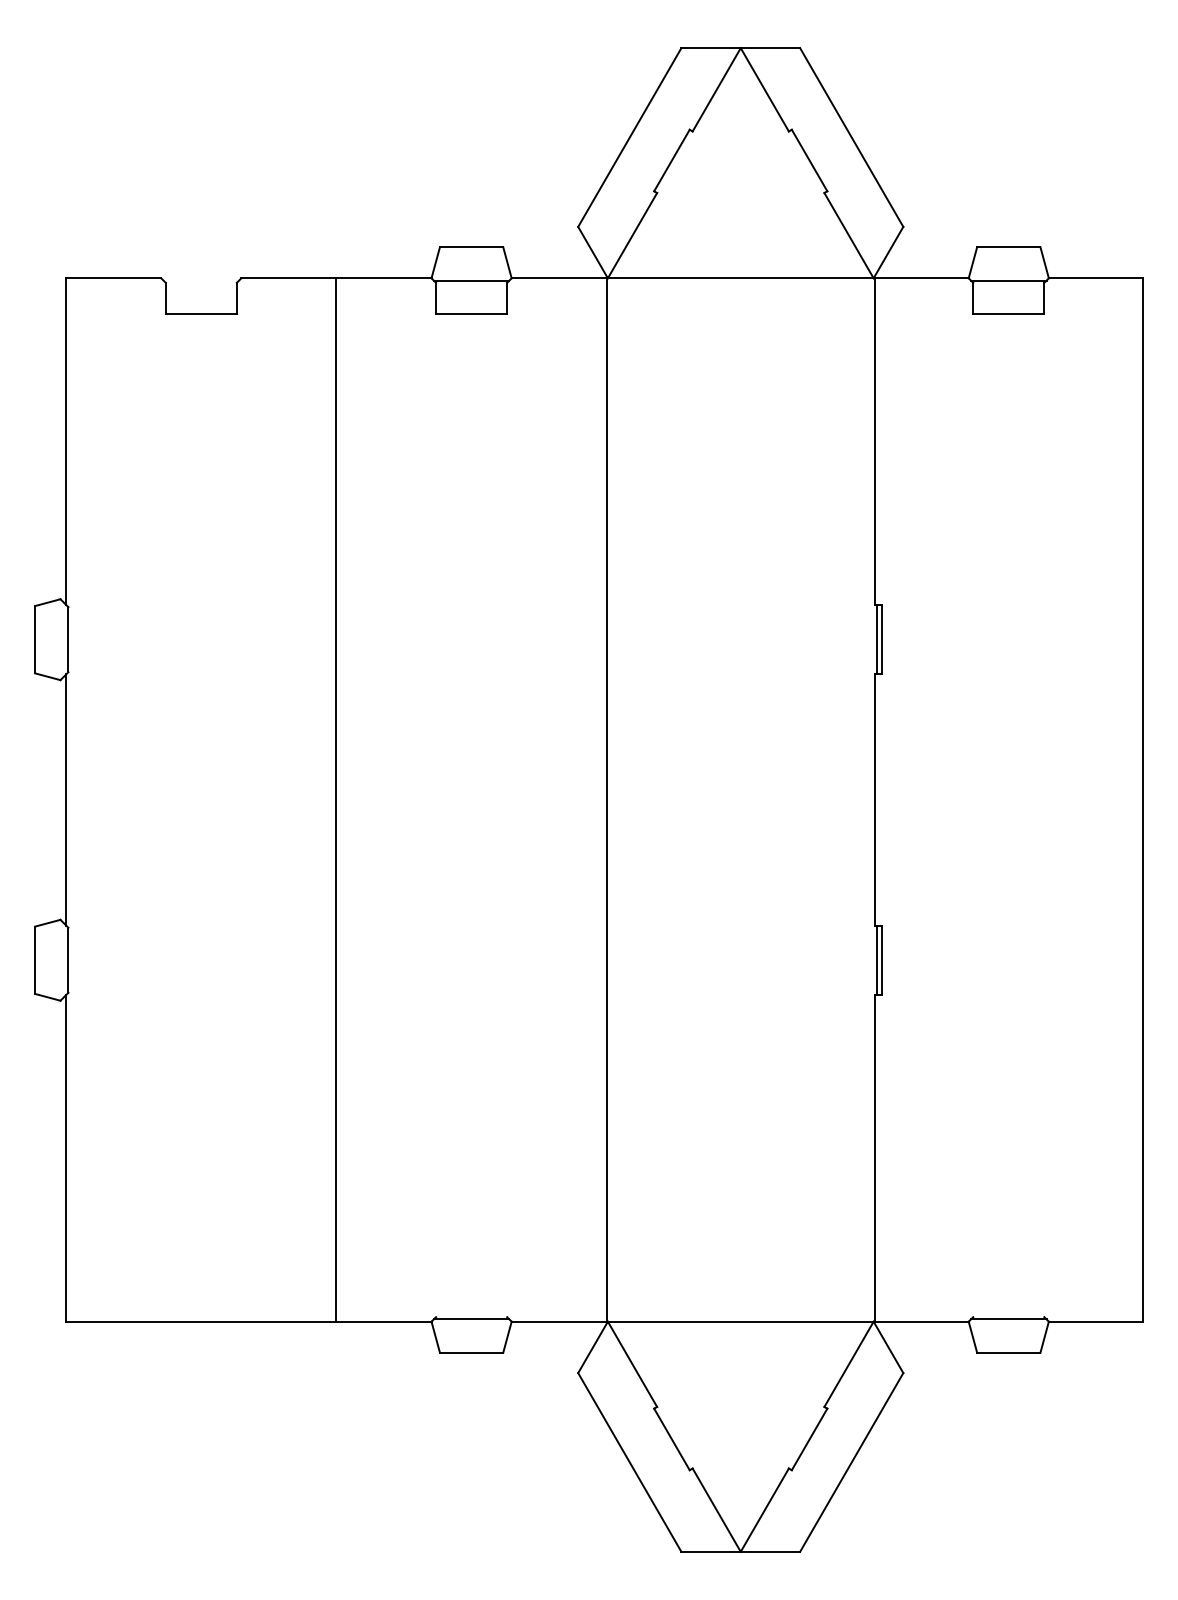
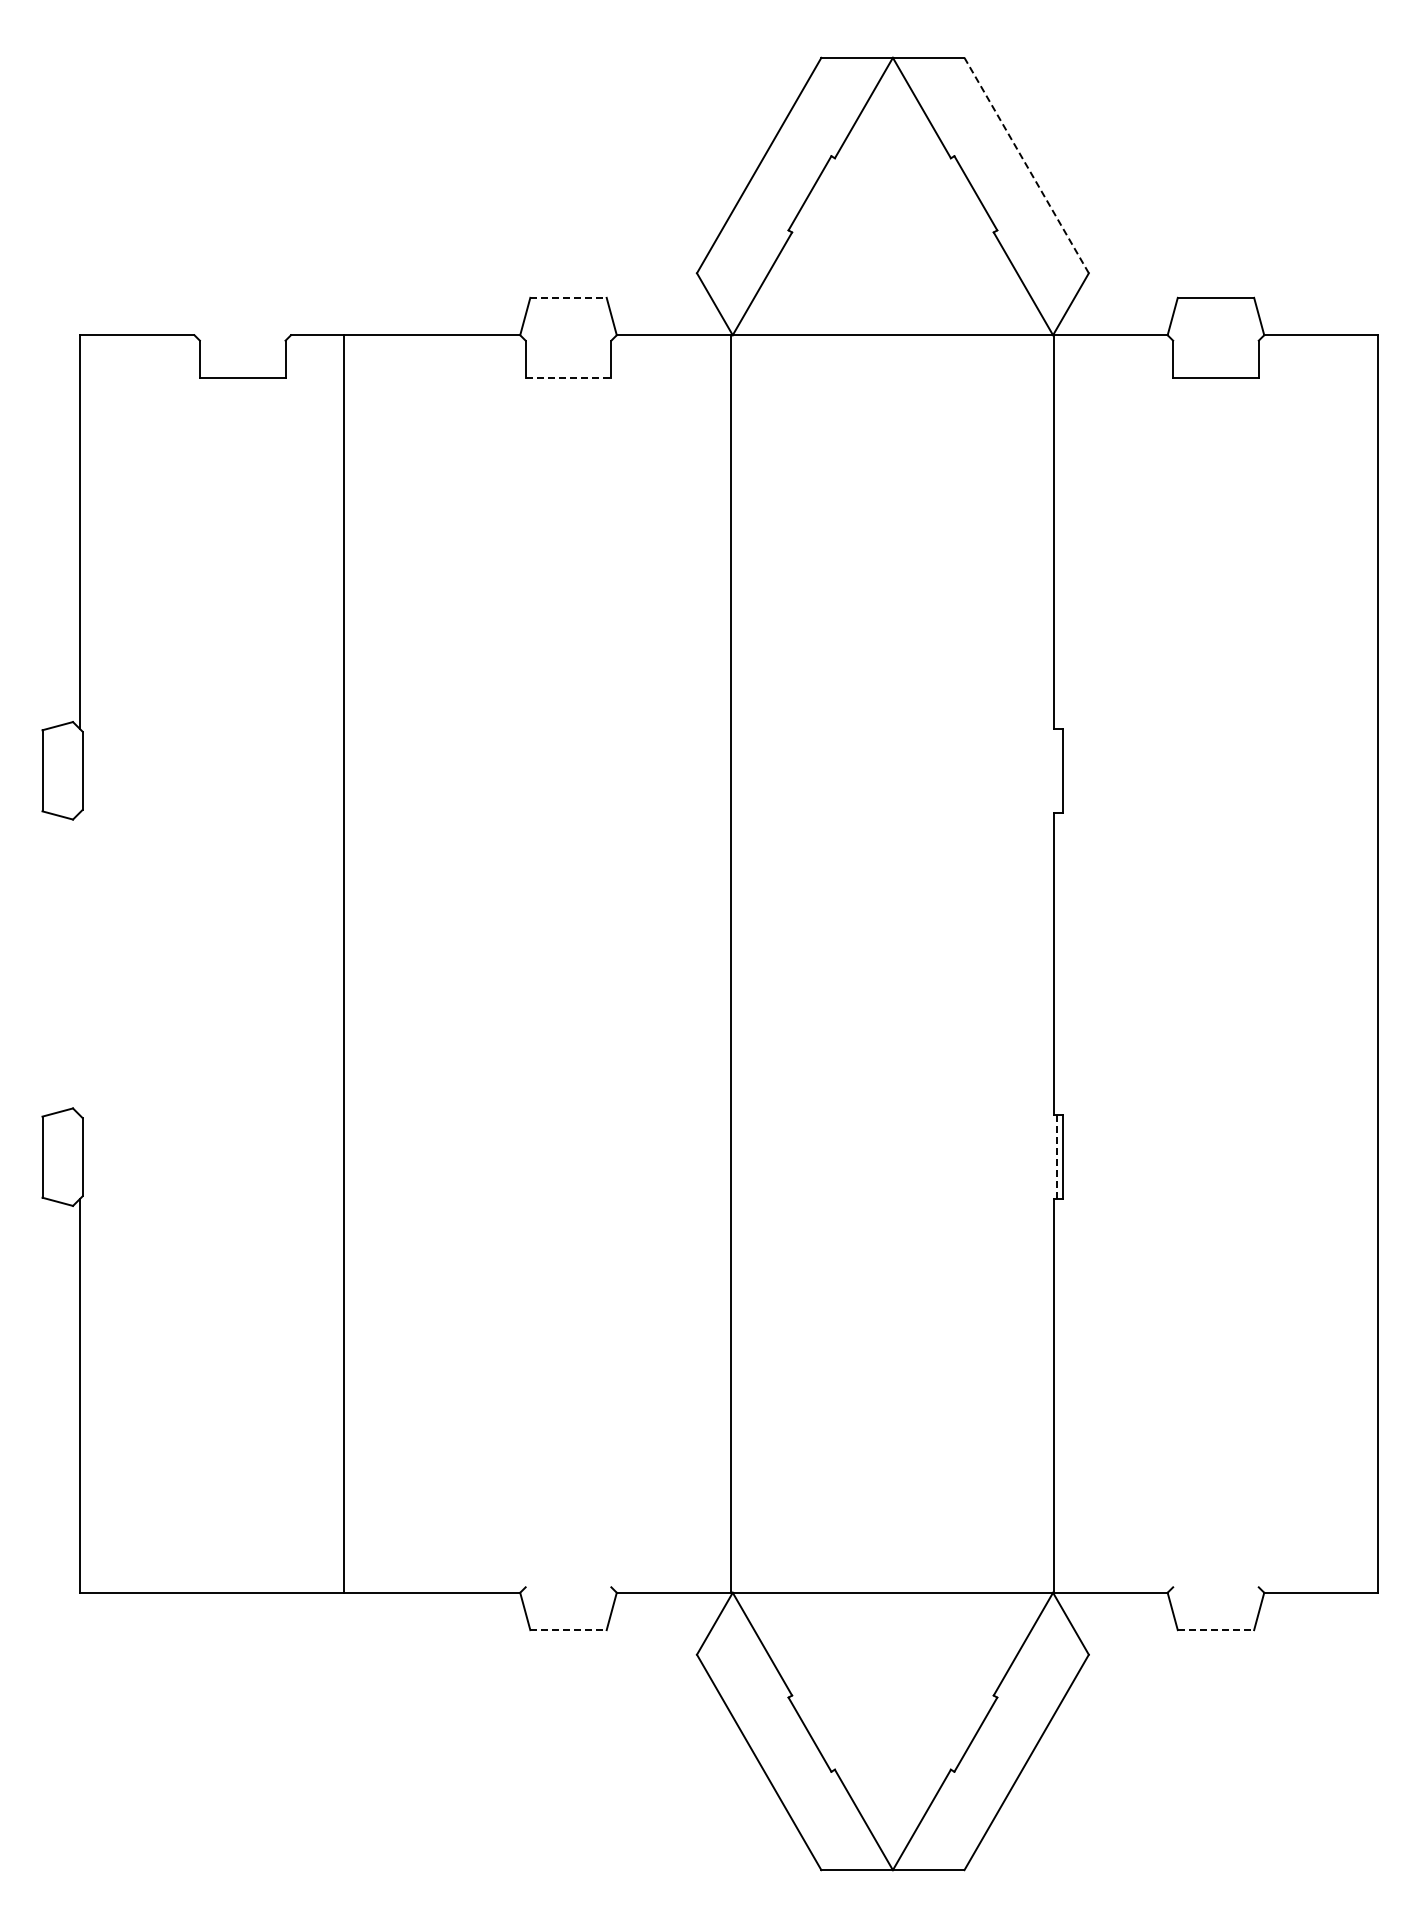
line: (851, 137) -> (1026, 165), solid -> dashed
line: (472, 247) -> (569, 297), solid -> dashed
line: (471, 280) -> (568, 337), removed
line: (1008, 280) -> (1215, 337), removed
line: (471, 314) -> (568, 378), solid -> dashed
line: (877, 639) -> (1057, 770), removed
line: (65, 799) -> (79, 963), removed
line: (336, 799) -> (343, 963), moved
line: (877, 960) -> (1057, 1157), solid -> dashed
line: (471, 1319) -> (568, 1590), removed
line: (1008, 1319) -> (1215, 1590), removed
line: (472, 1352) -> (569, 1630), solid -> dashed
line: (1009, 1352) -> (1216, 1630), solid -> dashed

